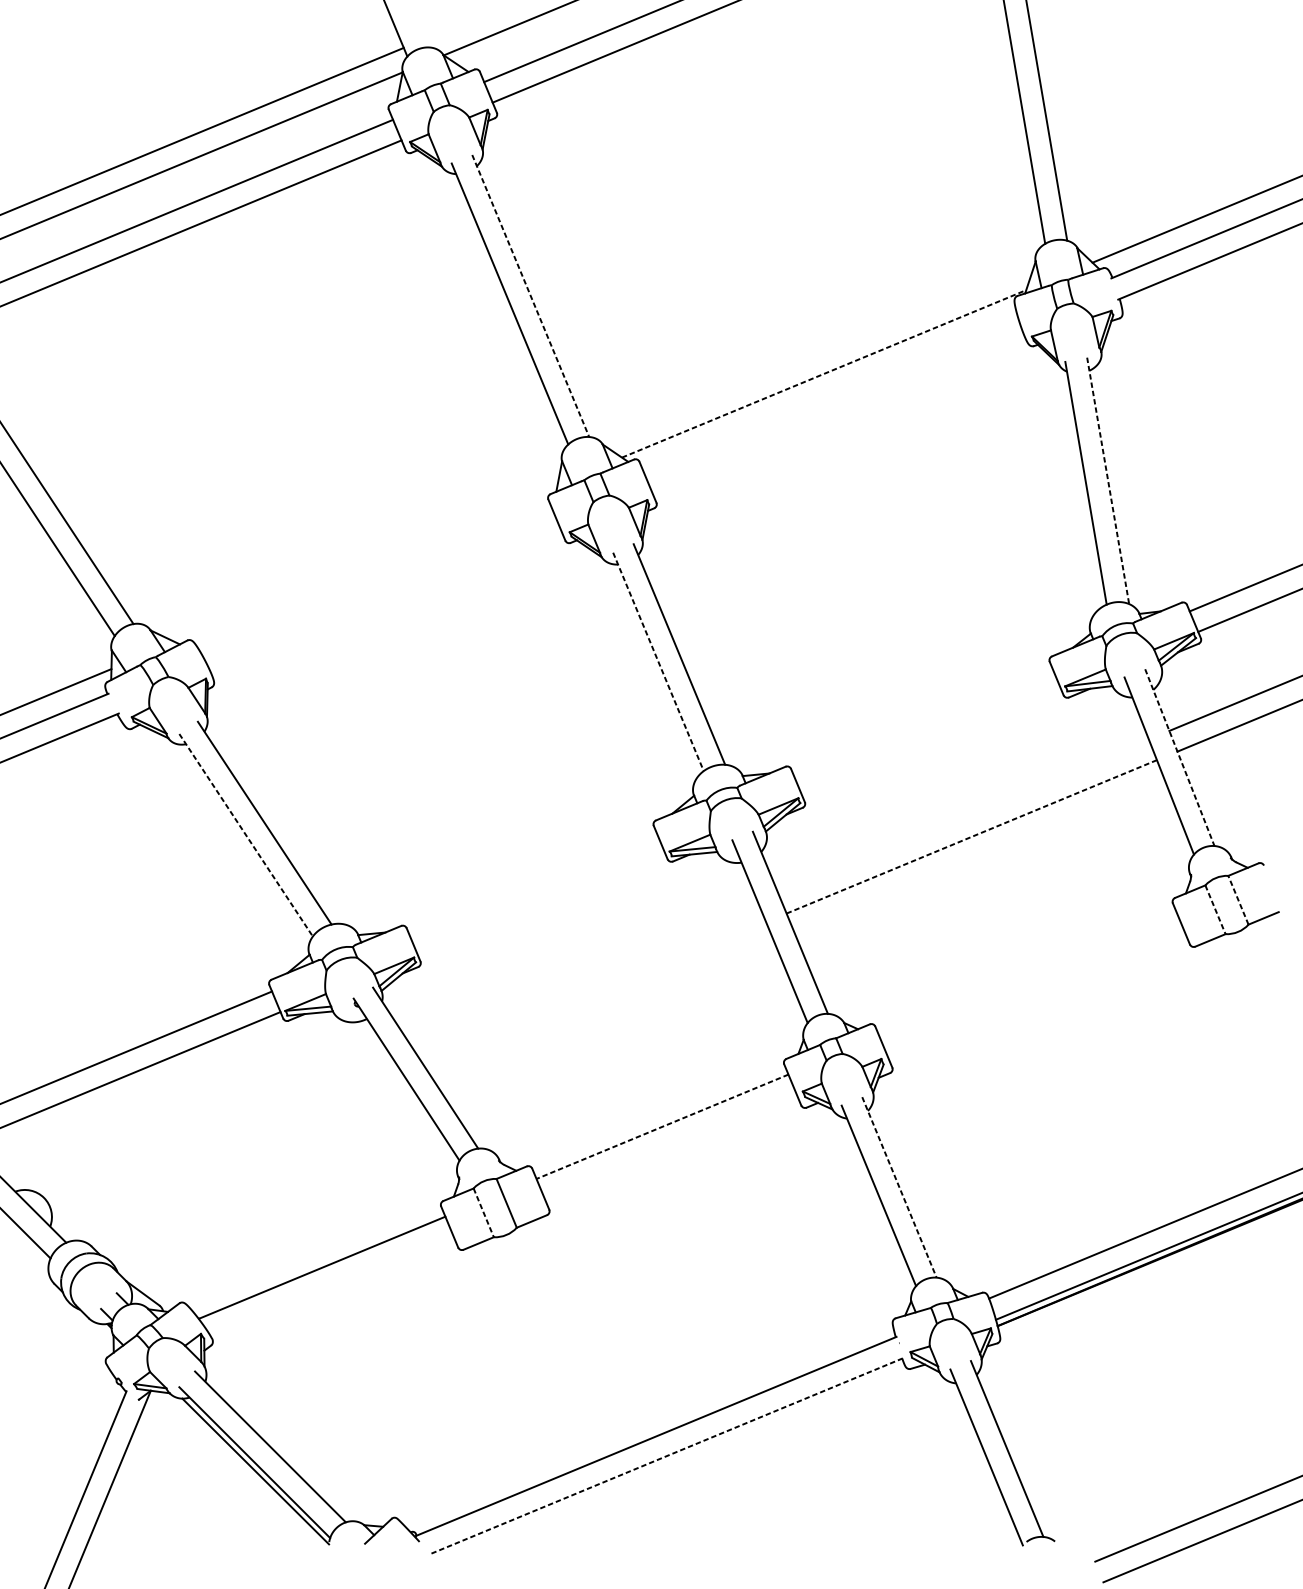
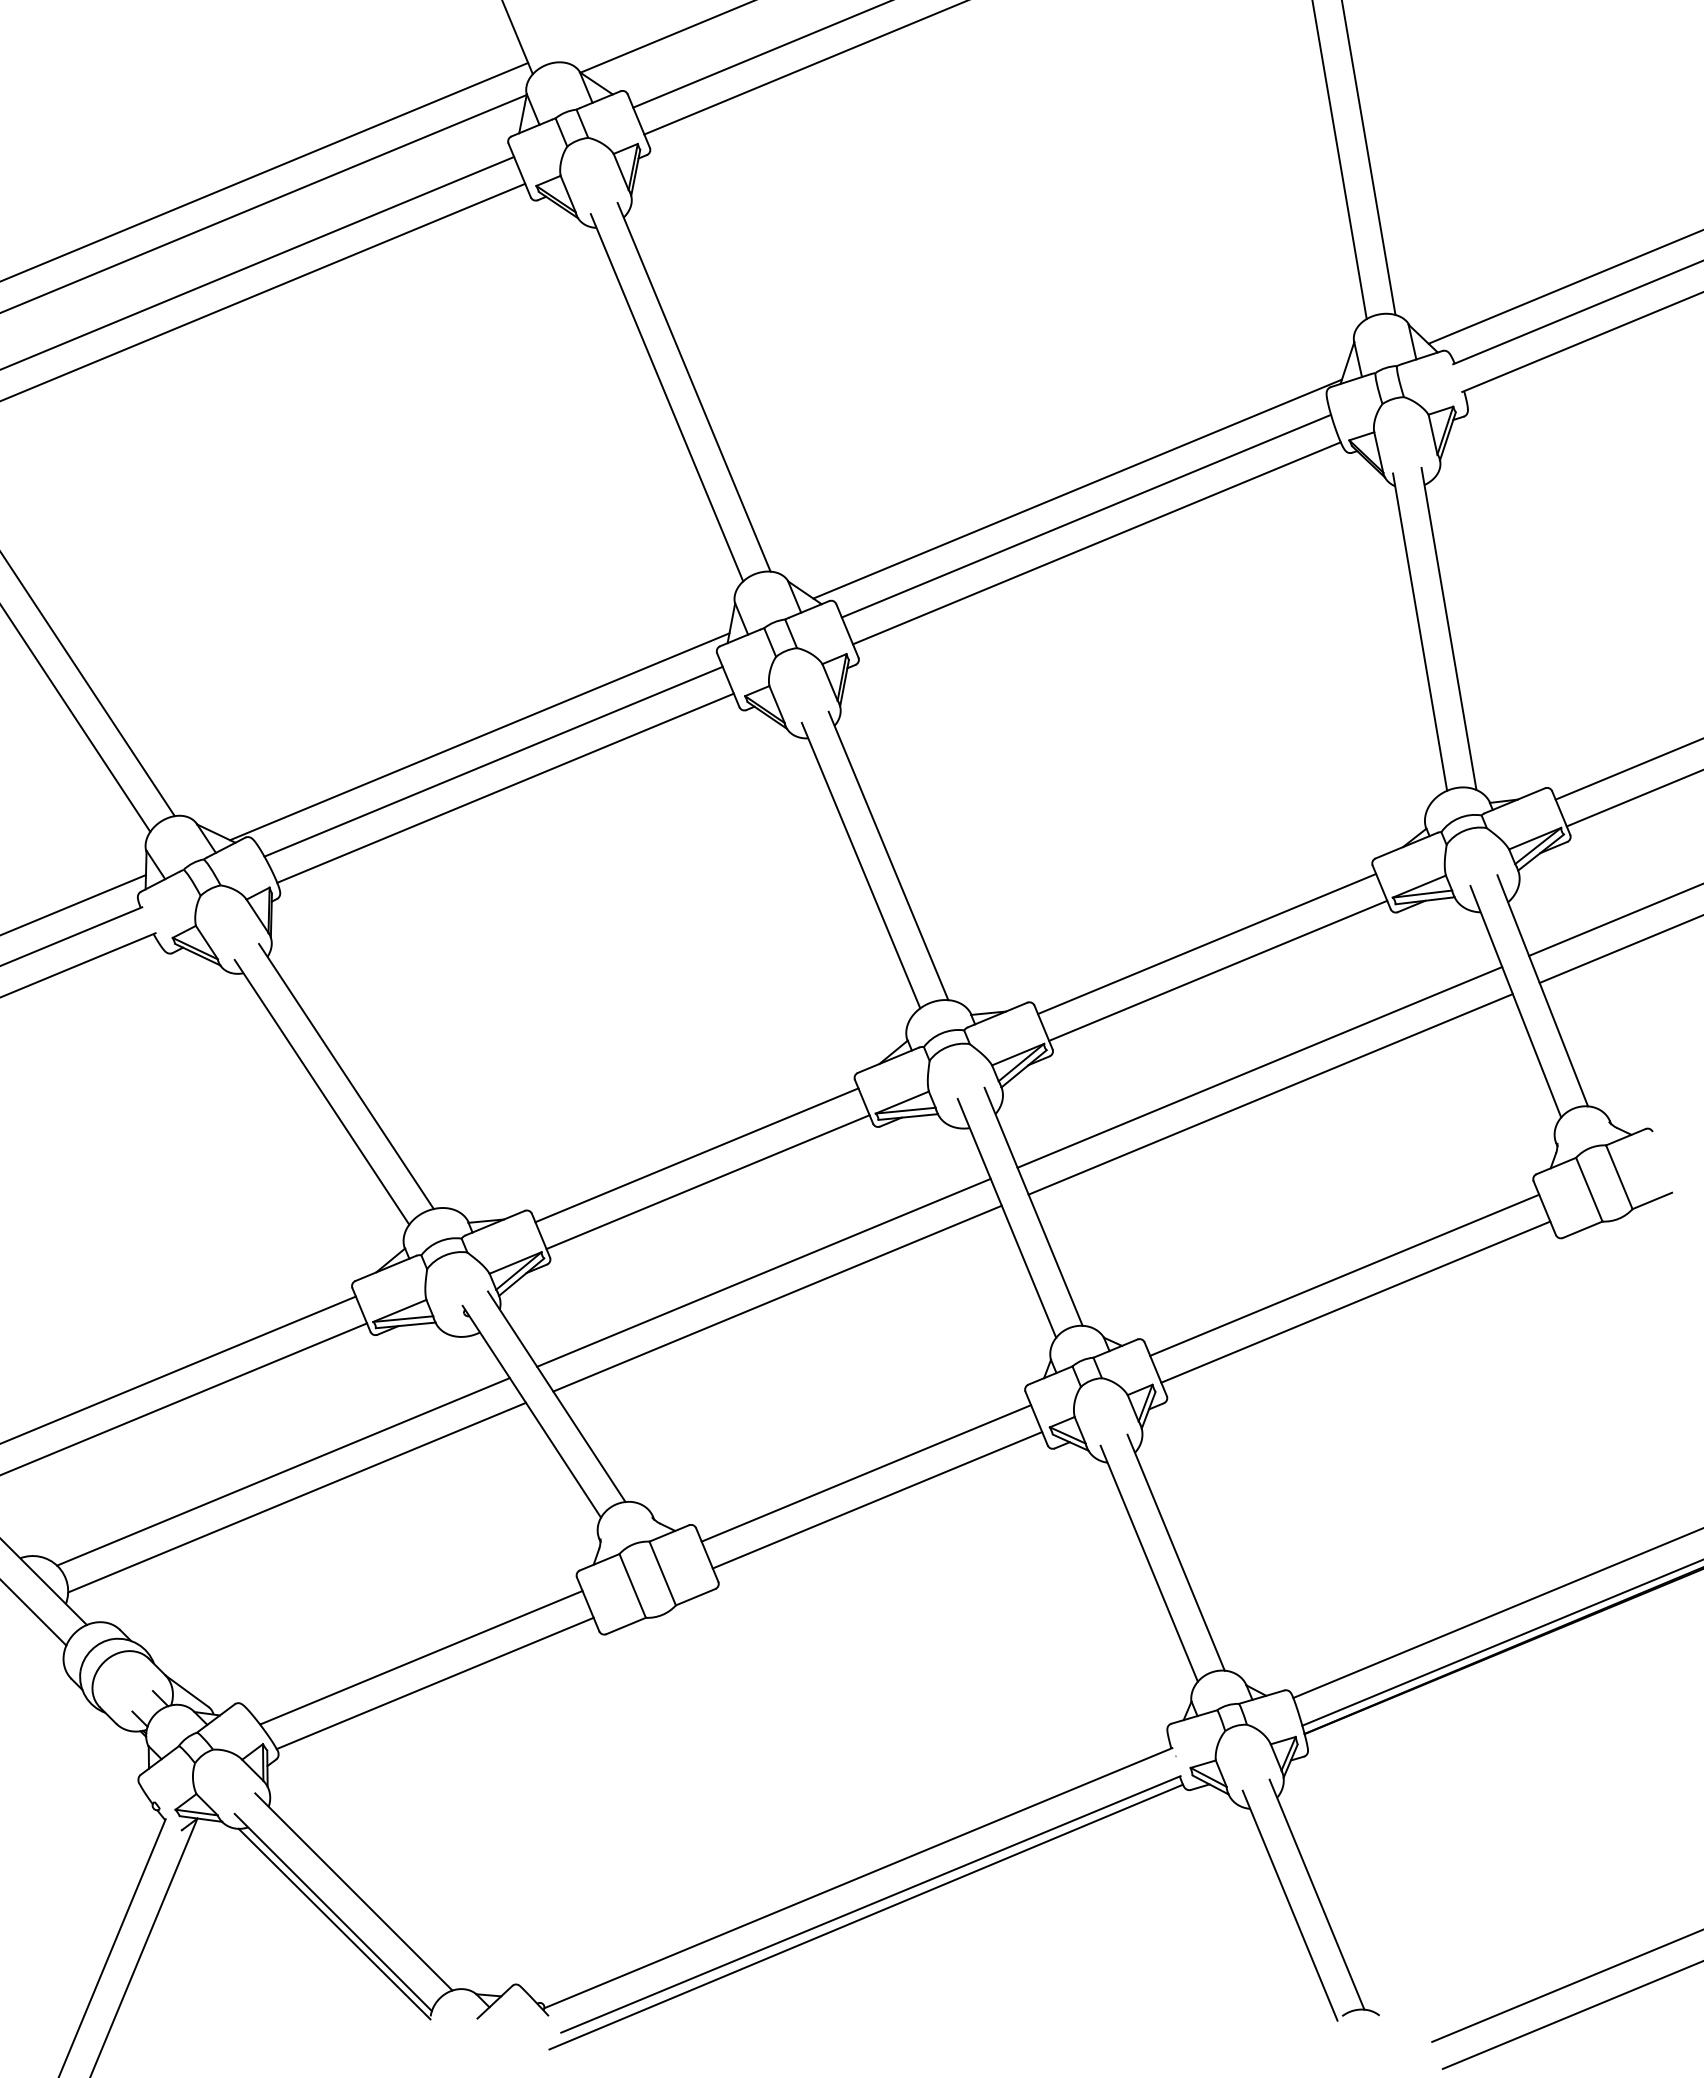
line: (531, 296) -> (694, 387), dashed -> solid
line: (824, 373) -> (1078, 488), dashed -> solid
line: (830, 394) -> (1086, 515), added
line: (838, 415) -> (1096, 543), added
line: (1108, 481) -> (1449, 629), dashed -> solid
line: (366, 563) -> (479, 736), added
line: (377, 582) -> (493, 761), added
line: (386, 602) -> (505, 787), added
line: (658, 661) -> (861, 865), dashed -> solid
line: (922, 721) -> (1206, 943), added
line: (931, 742) -> (1218, 970), added
line: (1179, 758) -> (1542, 991), dashed -> solid
line: (963, 816) -> (1259, 1067), added
line: (246, 835) -> (322, 1092), dashed -> solid
line: (971, 836) -> (1270, 1094), dashed -> solid
line: (532, 883) -> (696, 1155), added
line: (1238, 899) -> (1619, 1176), dashed -> solid
line: (540, 904) -> (707, 1182), added
line: (1215, 909) -> (1589, 1189), dashed -> solid
line: (583, 973) -> (763, 1272), added
line: (1028, 974) -> (1344, 1274), added
line: (594, 992) -> (777, 1298), added
line: (1036, 995) -> (1355, 1301), added
line: (216, 1125) -> (283, 1471), added
line: (661, 1126) -> (865, 1473), dashed -> solid
line: (227, 1145) -> (297, 1497), added
line: (671, 1147) -> (877, 1500), added
line: (899, 1187) -> (1176, 1552), dashed -> solid
line: (483, 1213) -> (632, 1586), dashed -> solid
line: (332, 1287) -> (434, 1683), added
line: (665, 1456) -> (870, 1904), dashed -> solid
line: (662, 1465) -> (866, 1916), added

